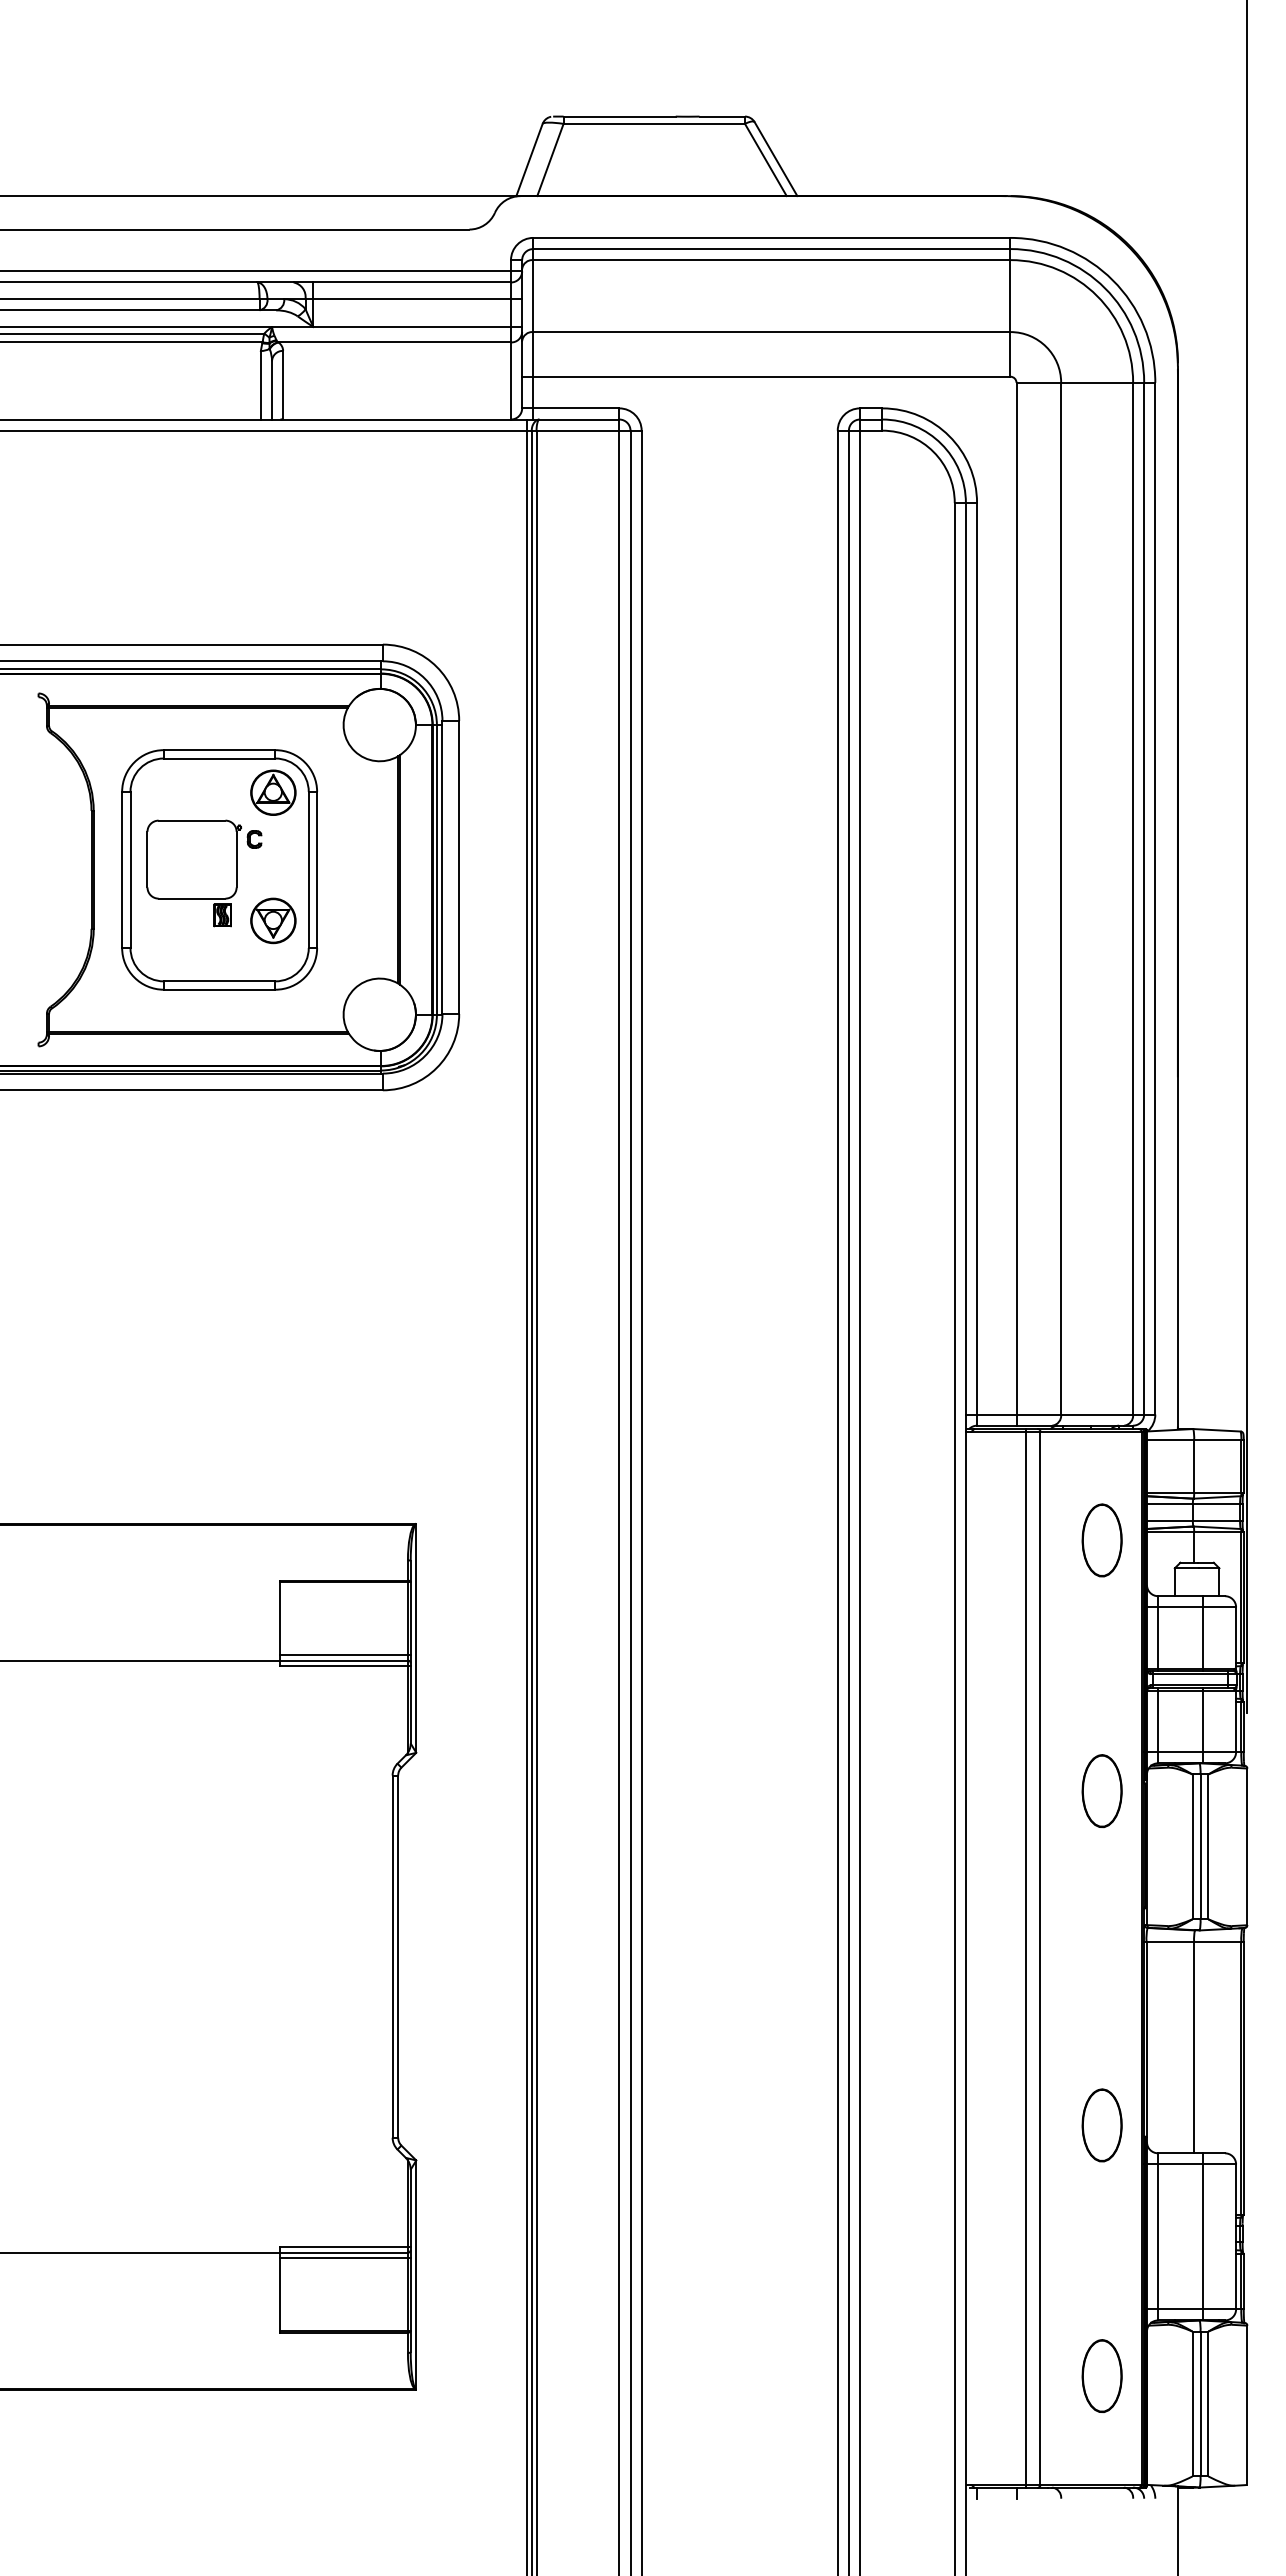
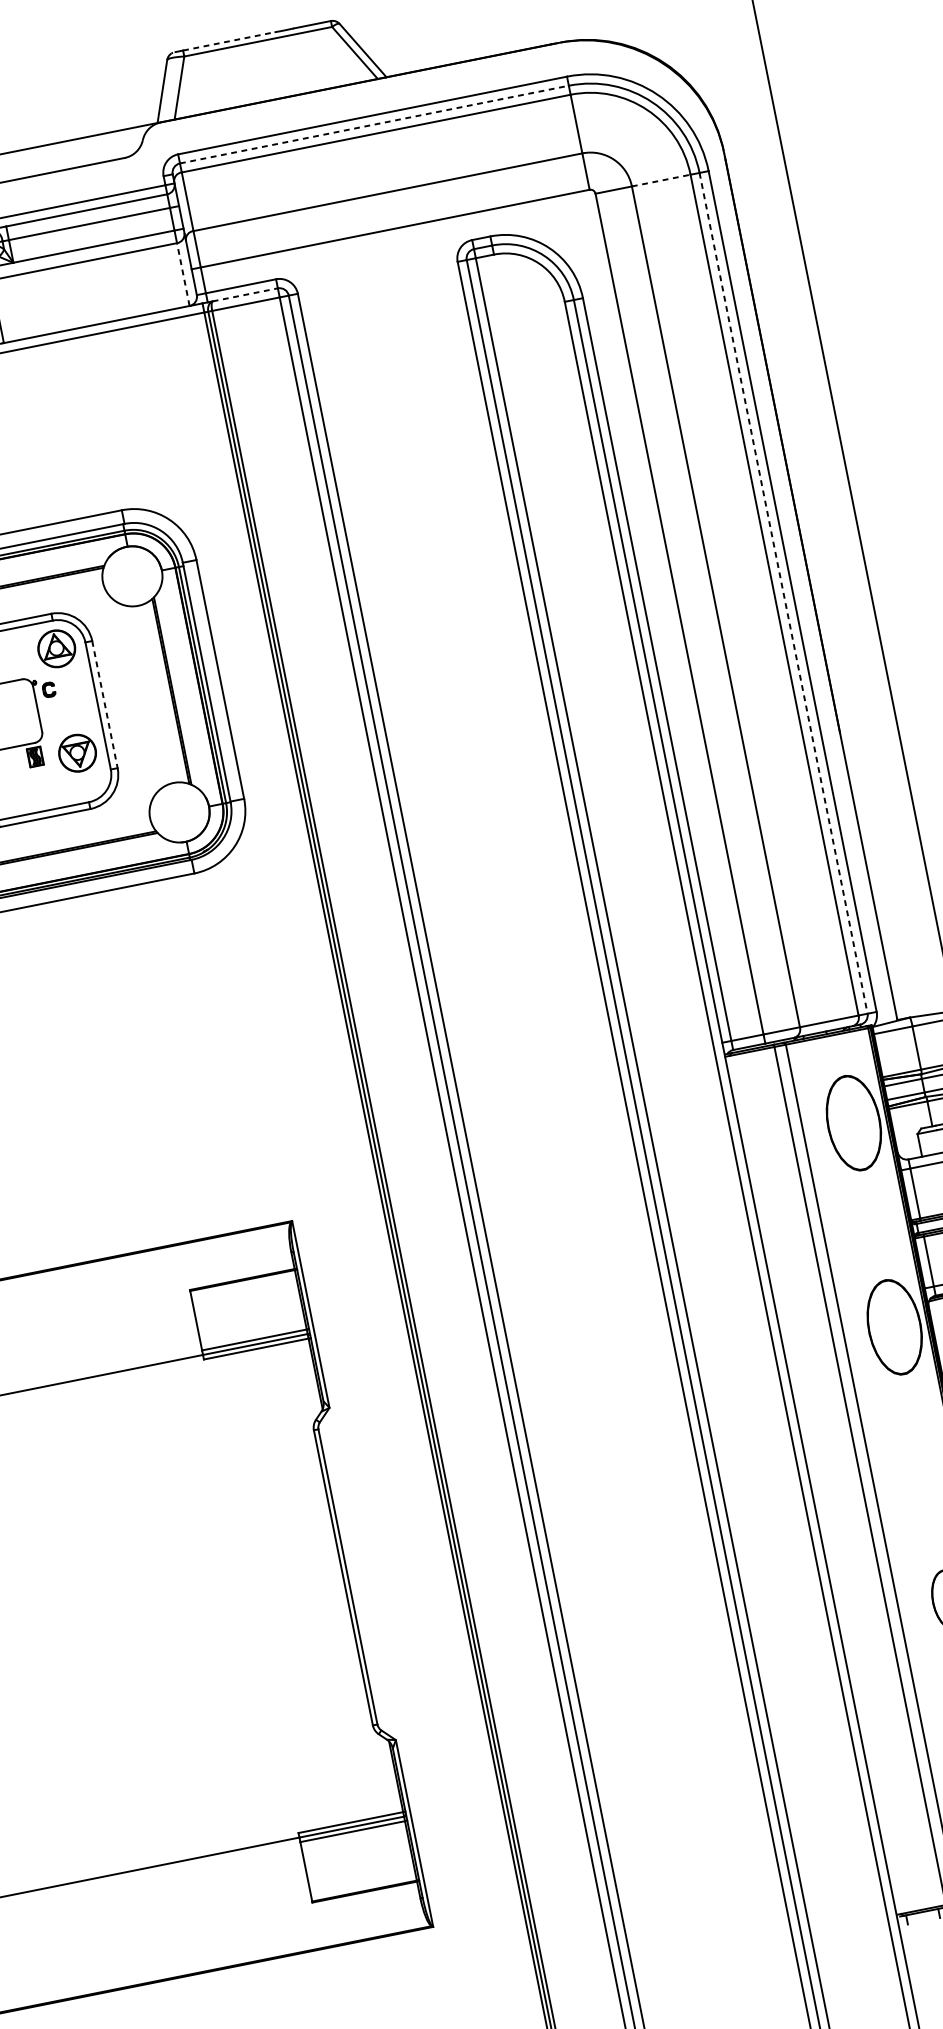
line: (620, 116) -> (229, 41), solid -> dashed
line: (771, 249) -> (374, 125), solid -> dashed
line: (511, 381) -> (183, 274), solid -> dashed
line: (1097, 382) -> (661, 180), solid -> dashed
line: (579, 419) -> (245, 294), solid -> dashed
line: (317, 869) -> (105, 704), solid -> dashed
line: (1144, 898) -> (783, 593), solid -> dashed
part: (1101, 1540) -> (853, 1123), size x1.6
part: (1101, 1791) -> (894, 1327), size x1.6

